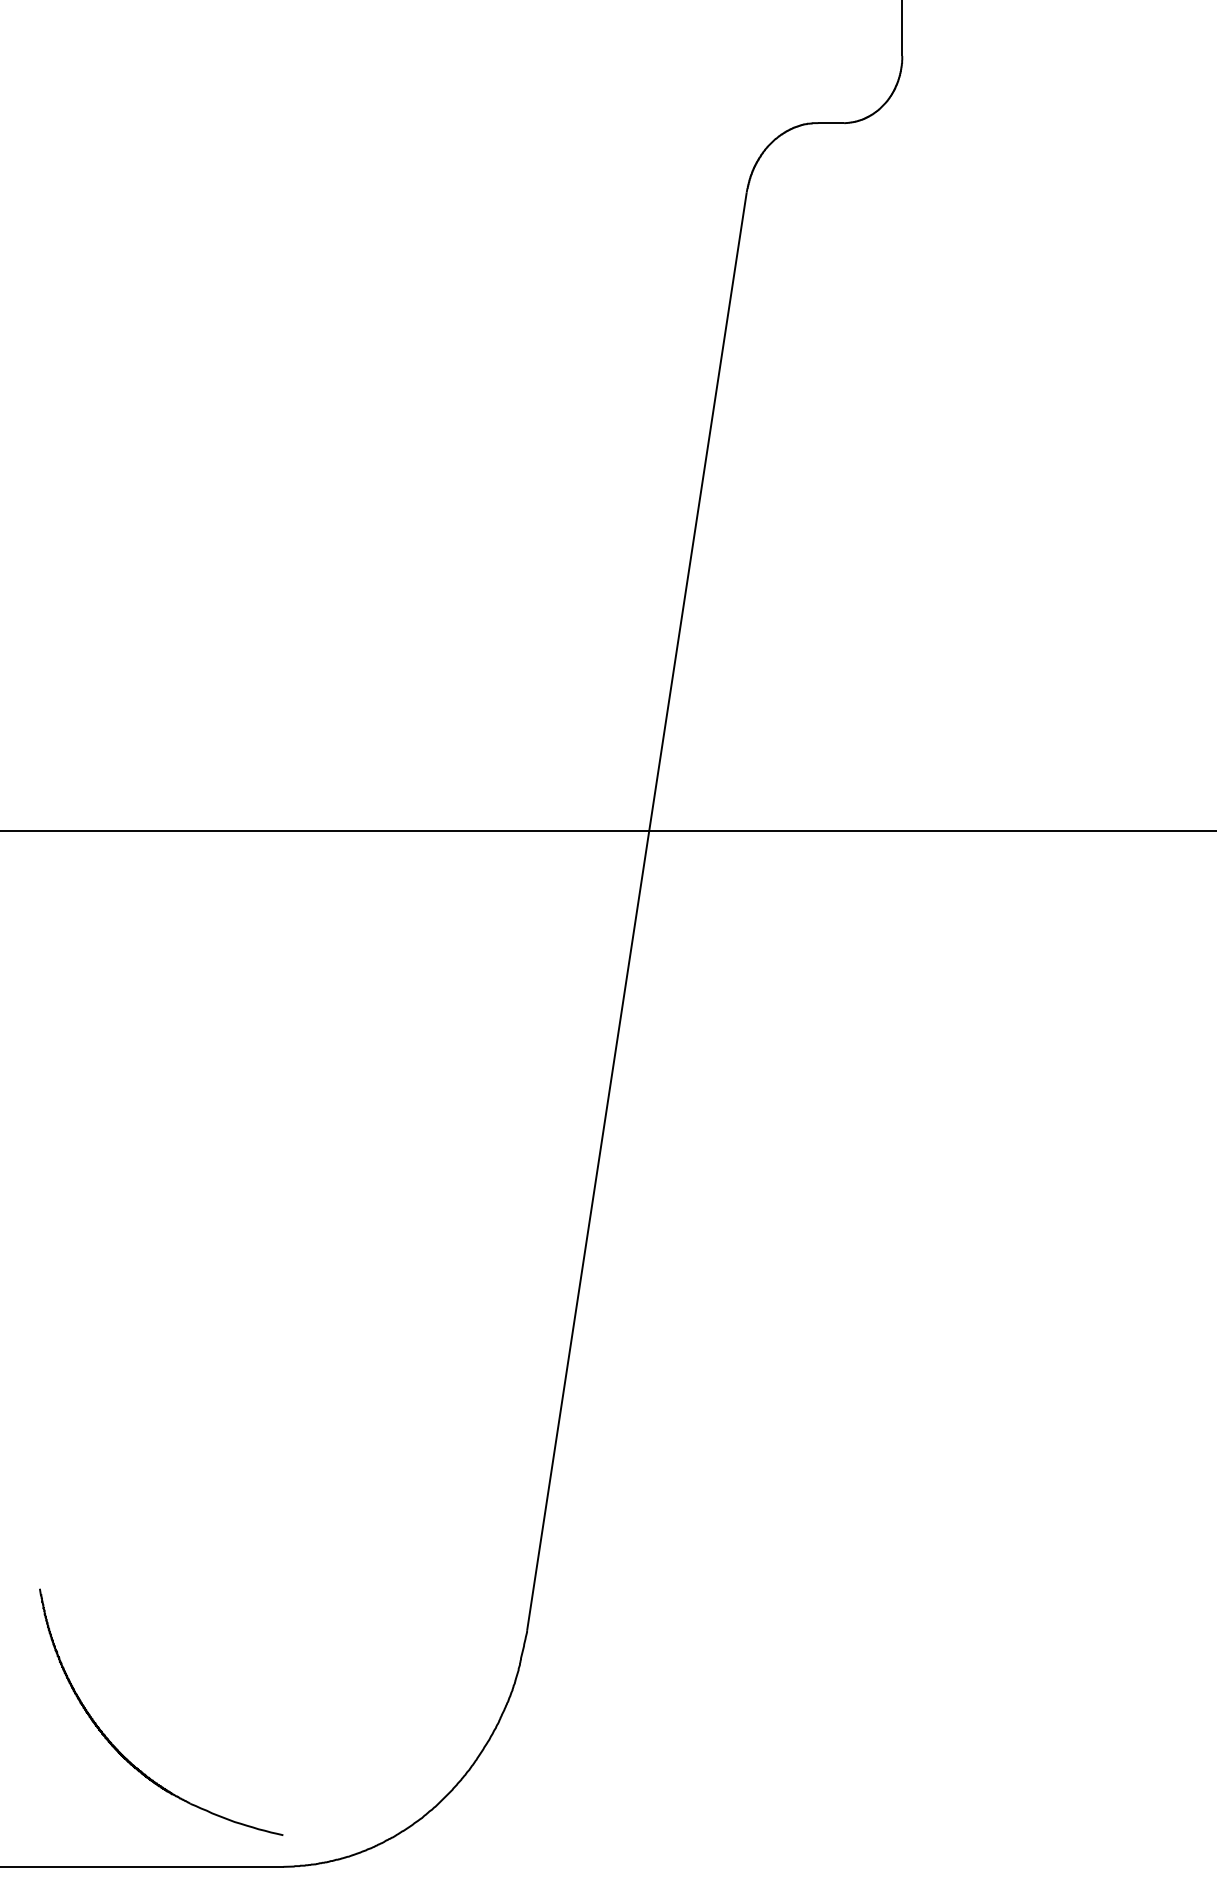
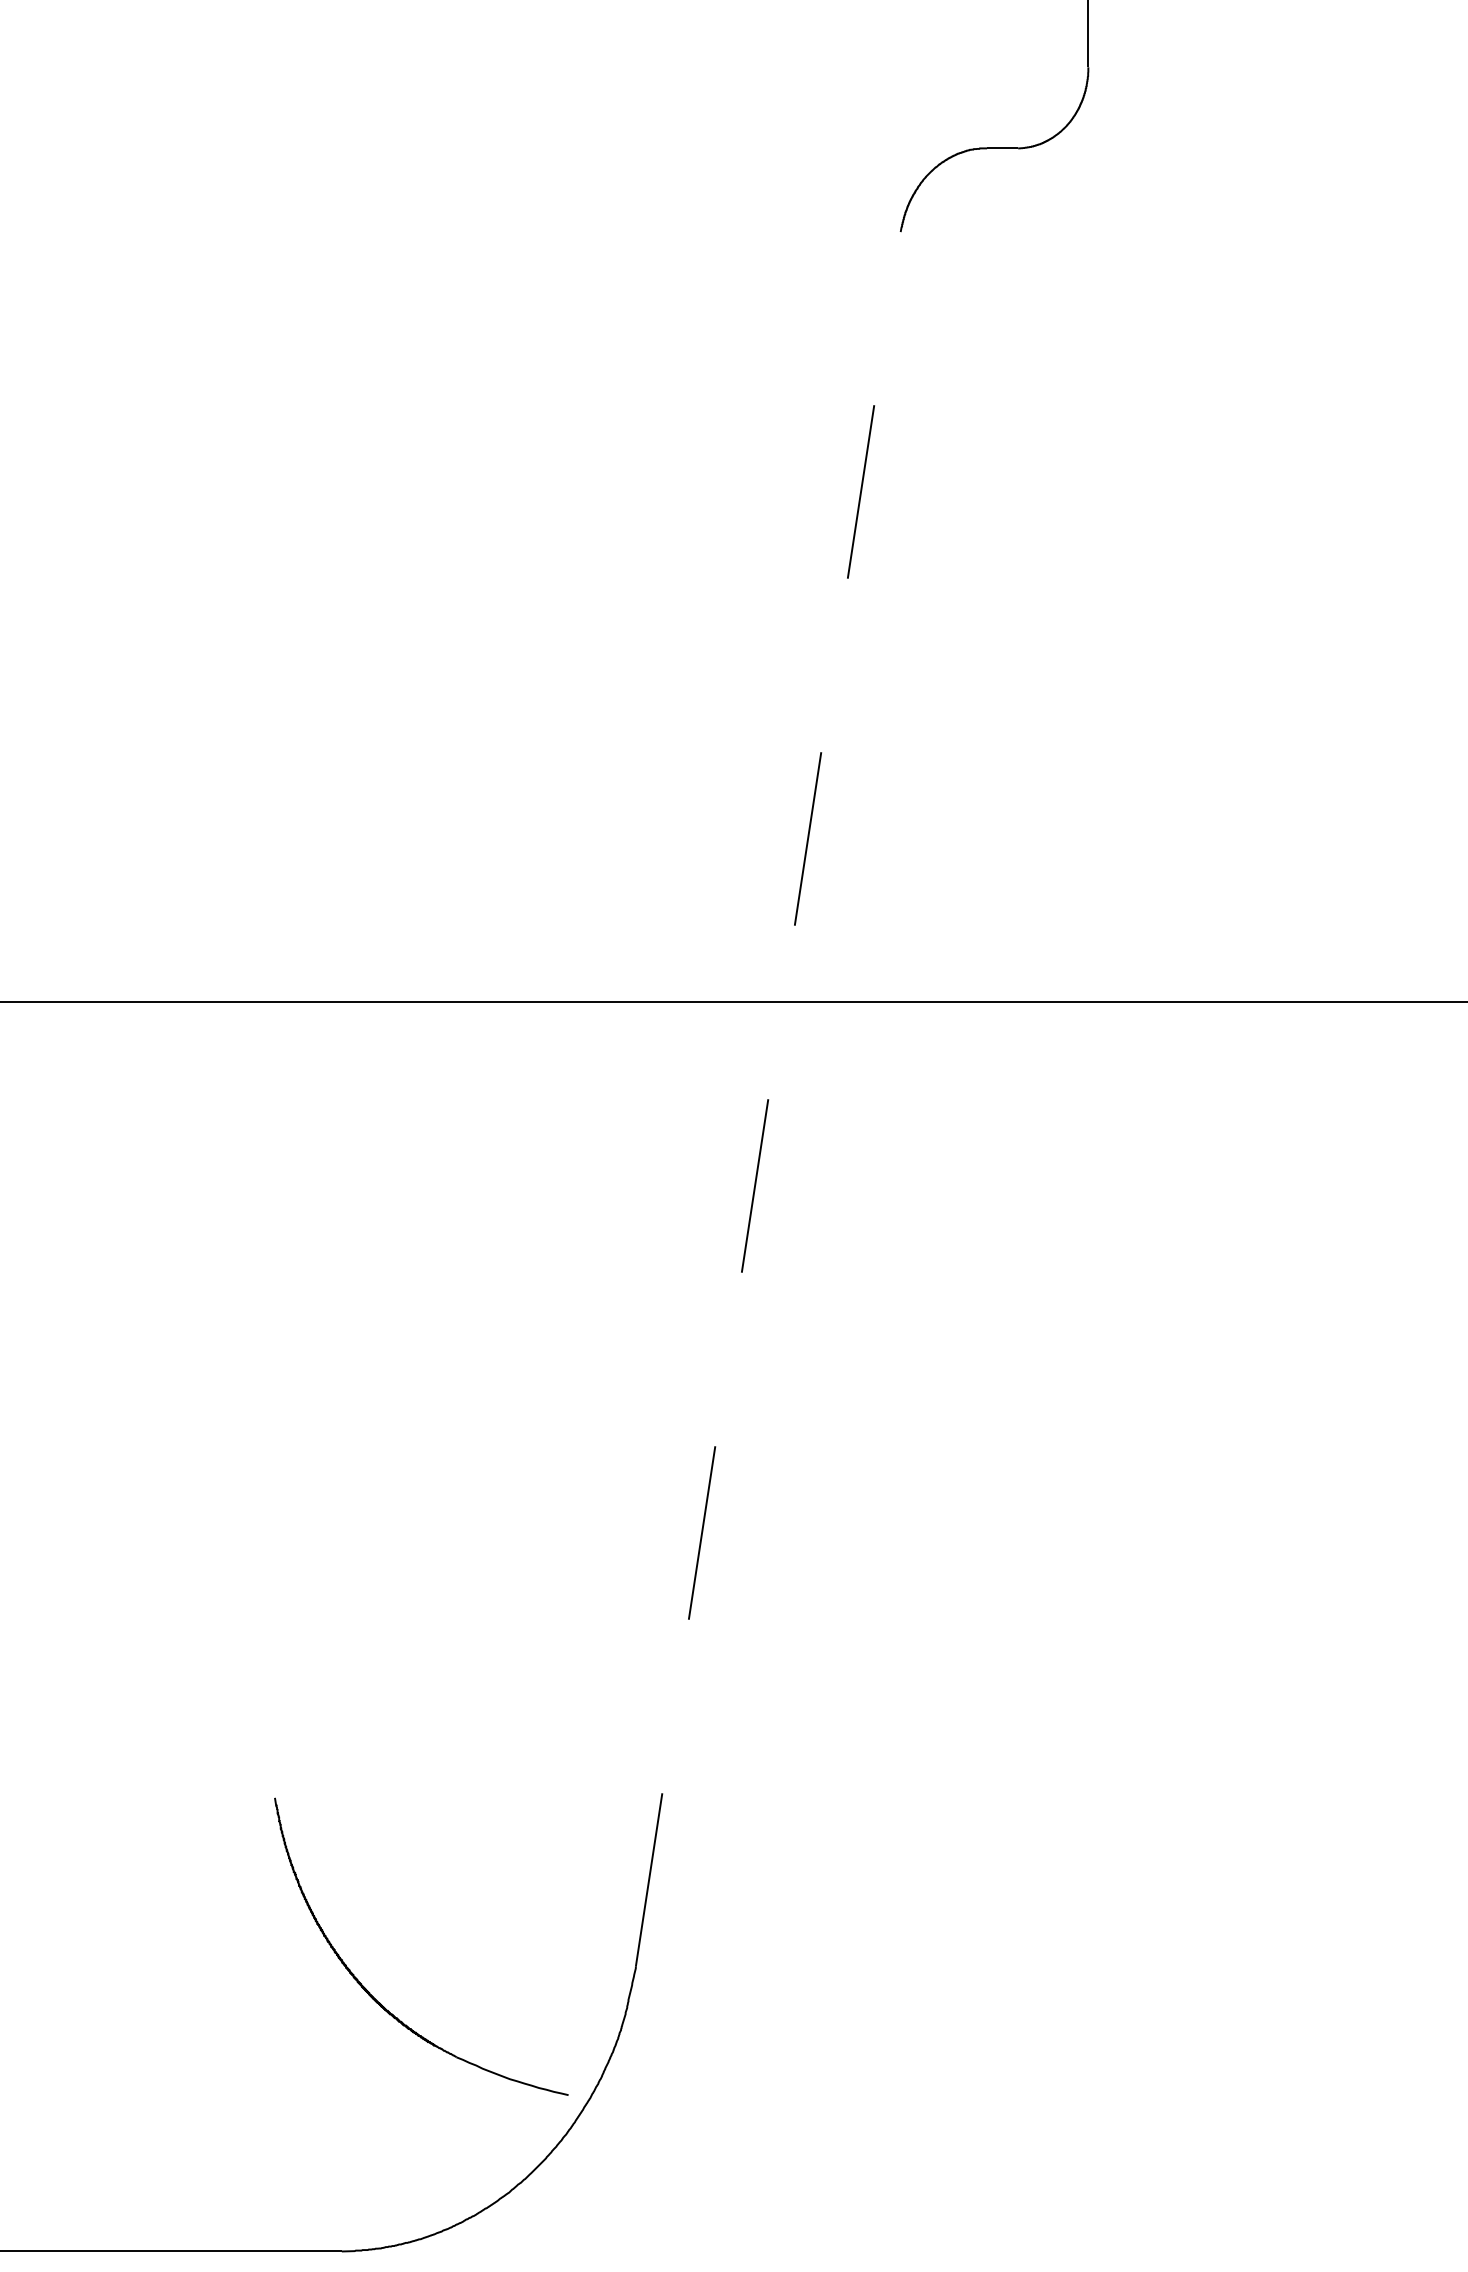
line: (636, 911) -> (767, 1099), solid -> dashed
part: (120, 1751) -> (372, 1994), moved

